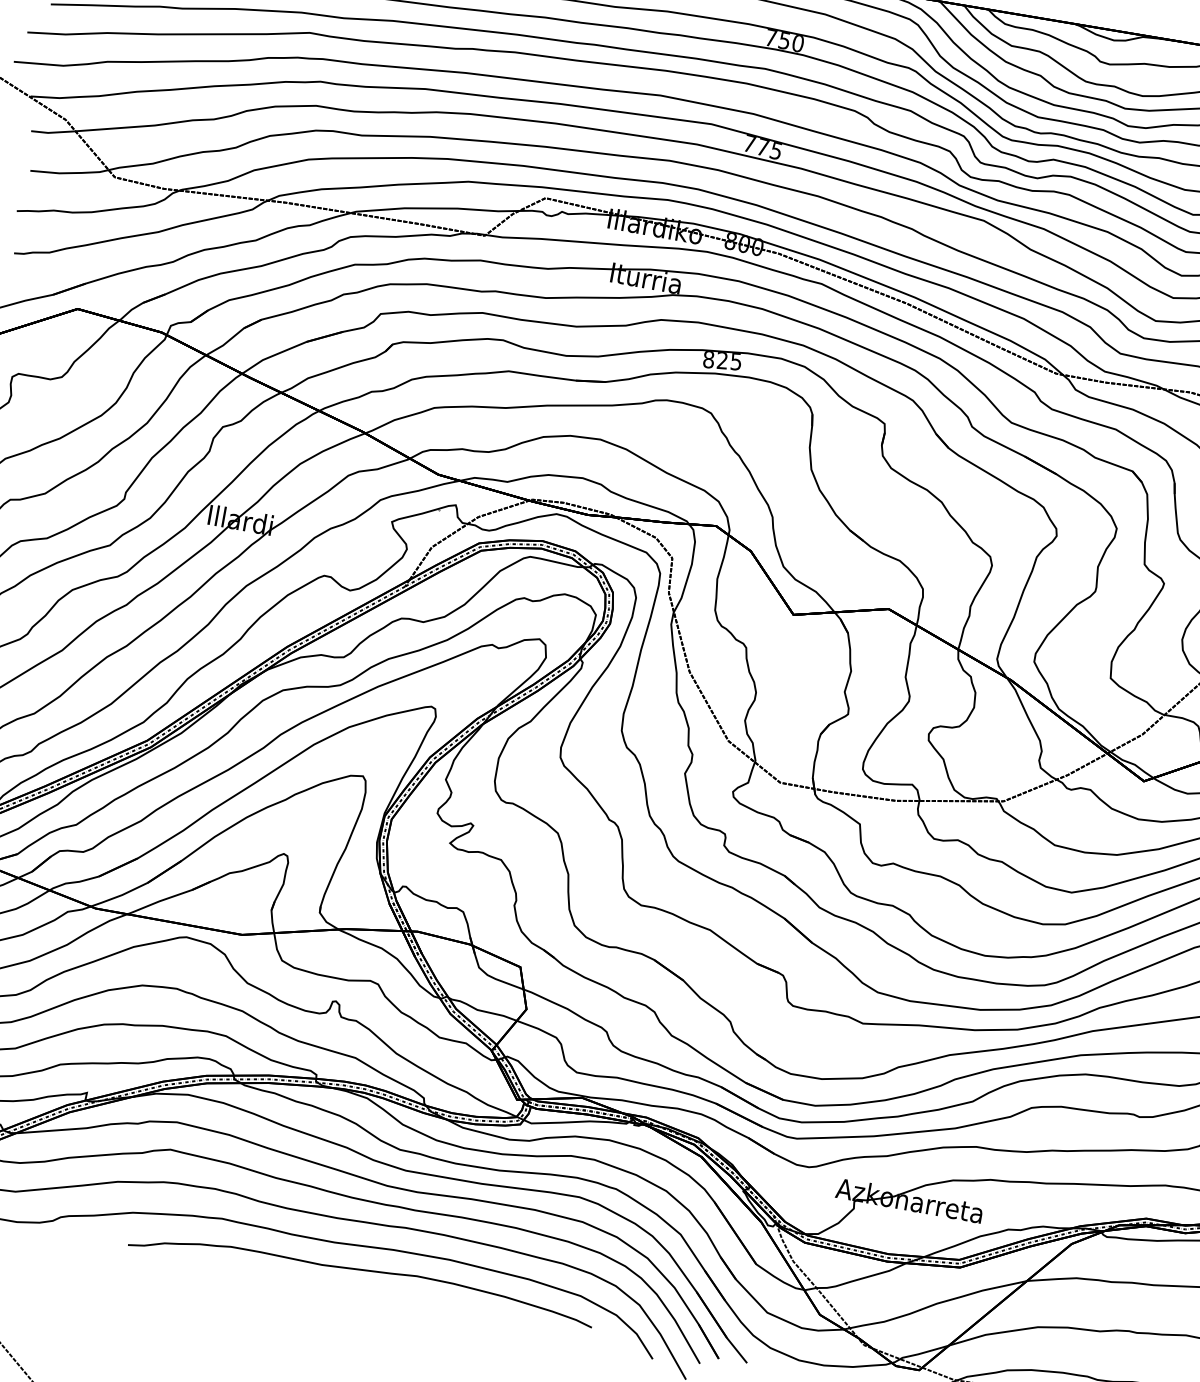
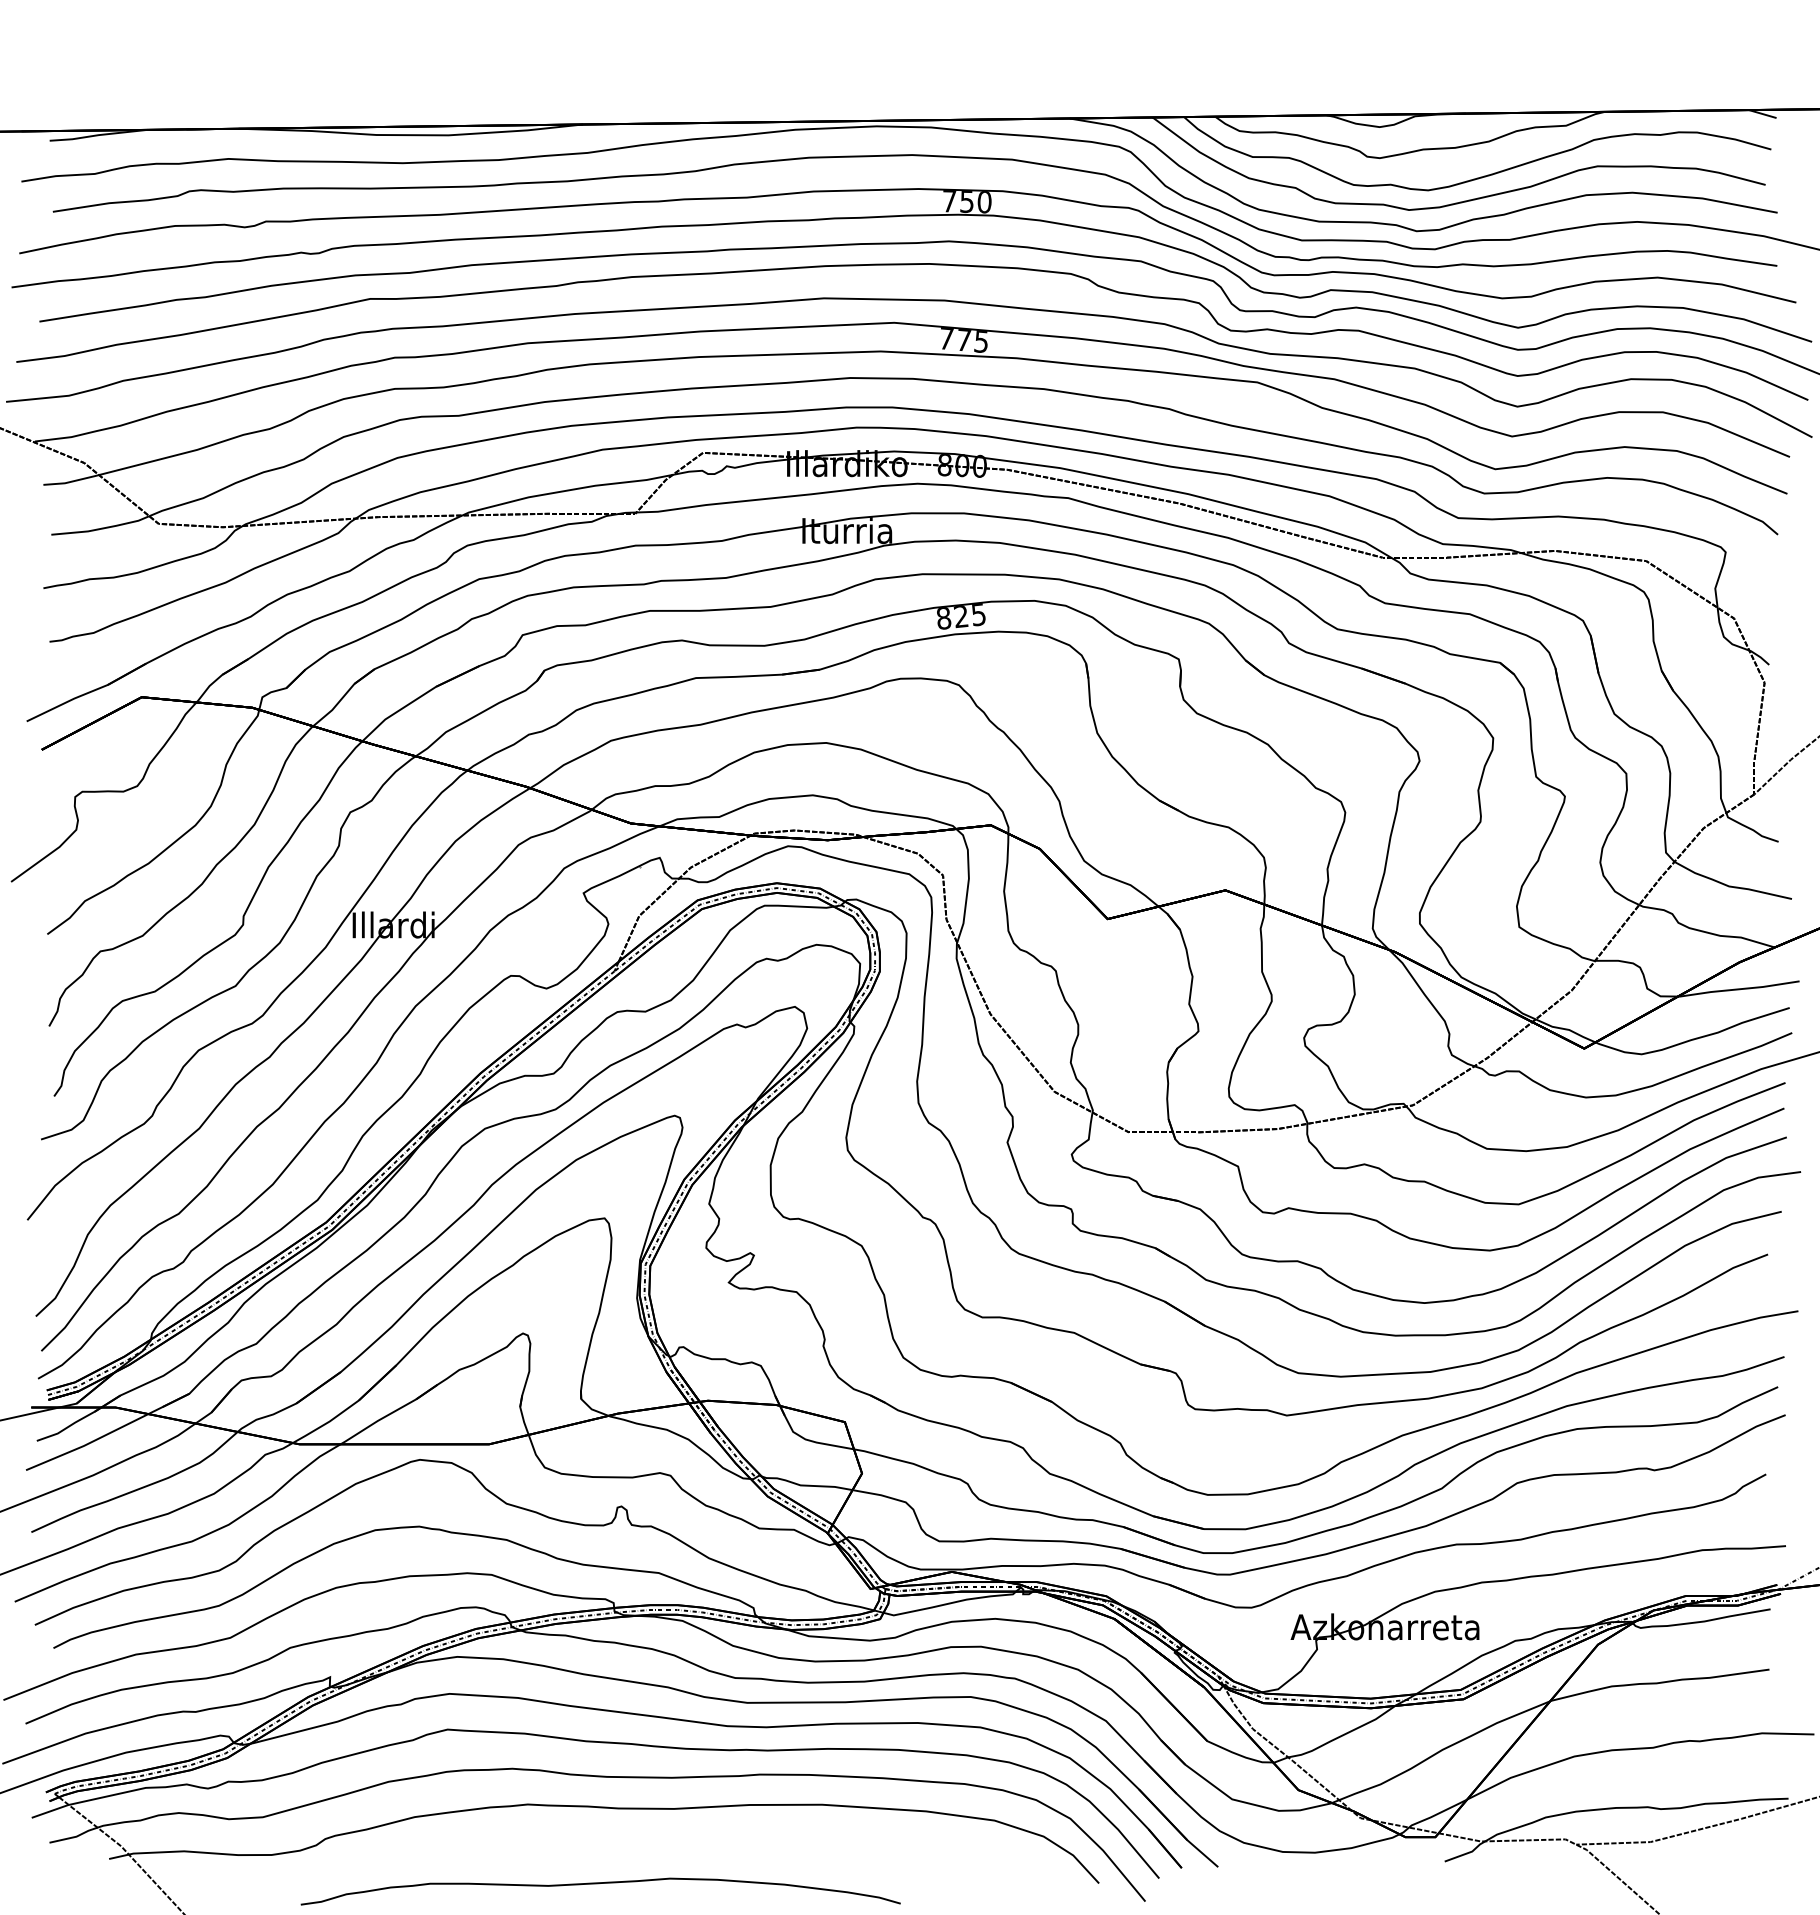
curve: (361, 1270) -> (599, 1884), moved

